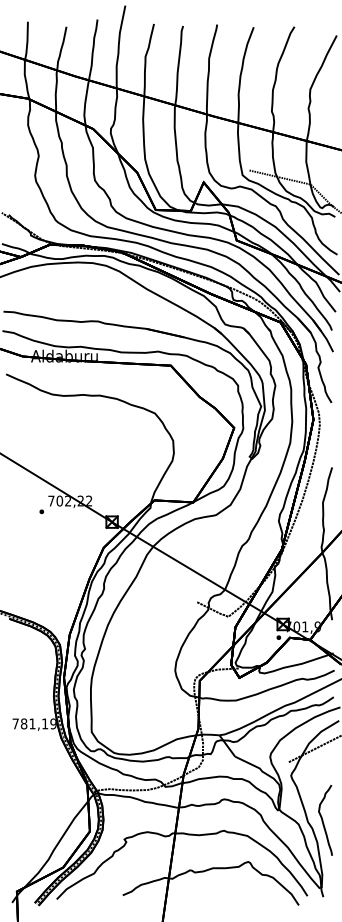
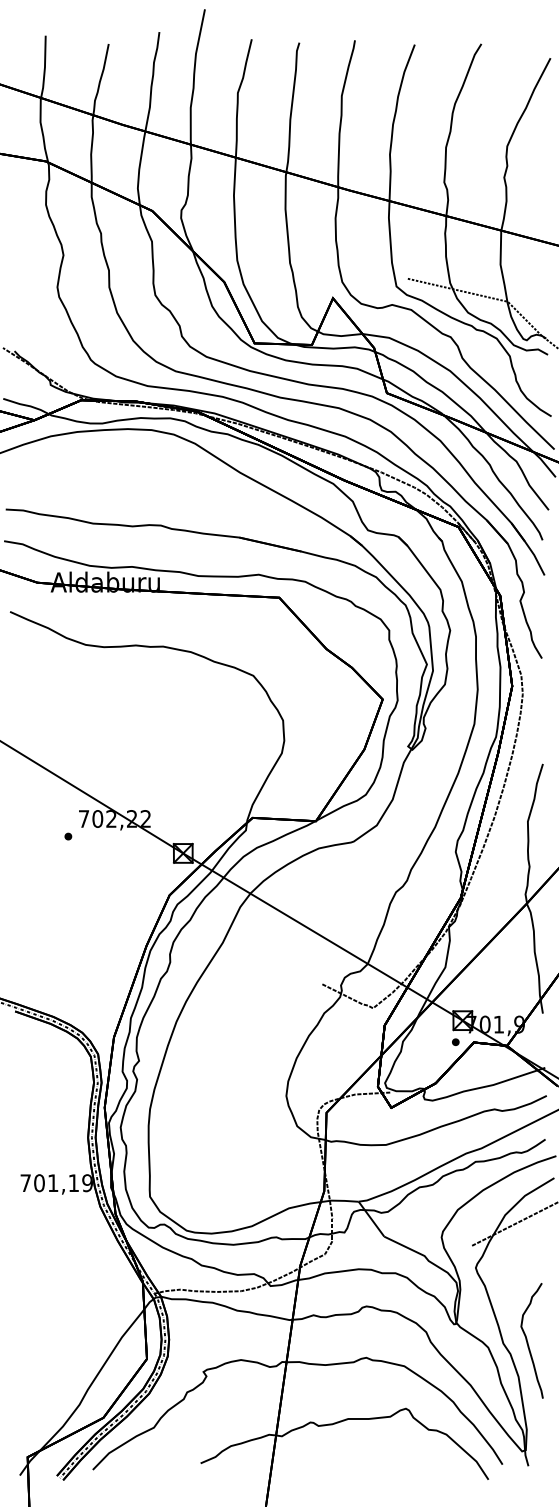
text: (23, 723) -> (38, 1182), 781,19 -> 701,19

